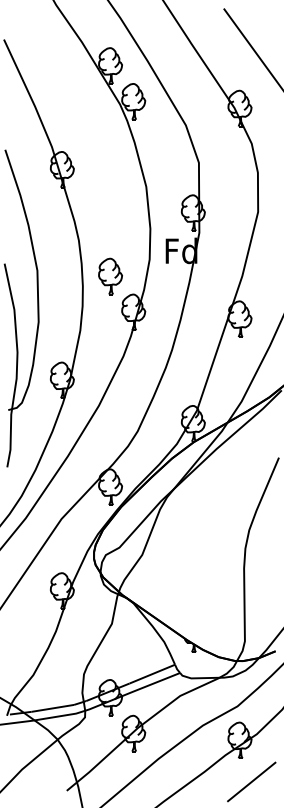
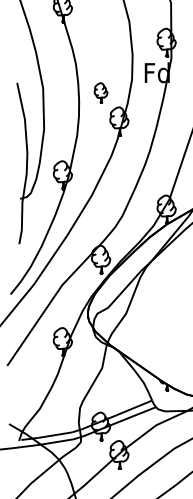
part: (110, 276) -> (101, 93), size x0.7

